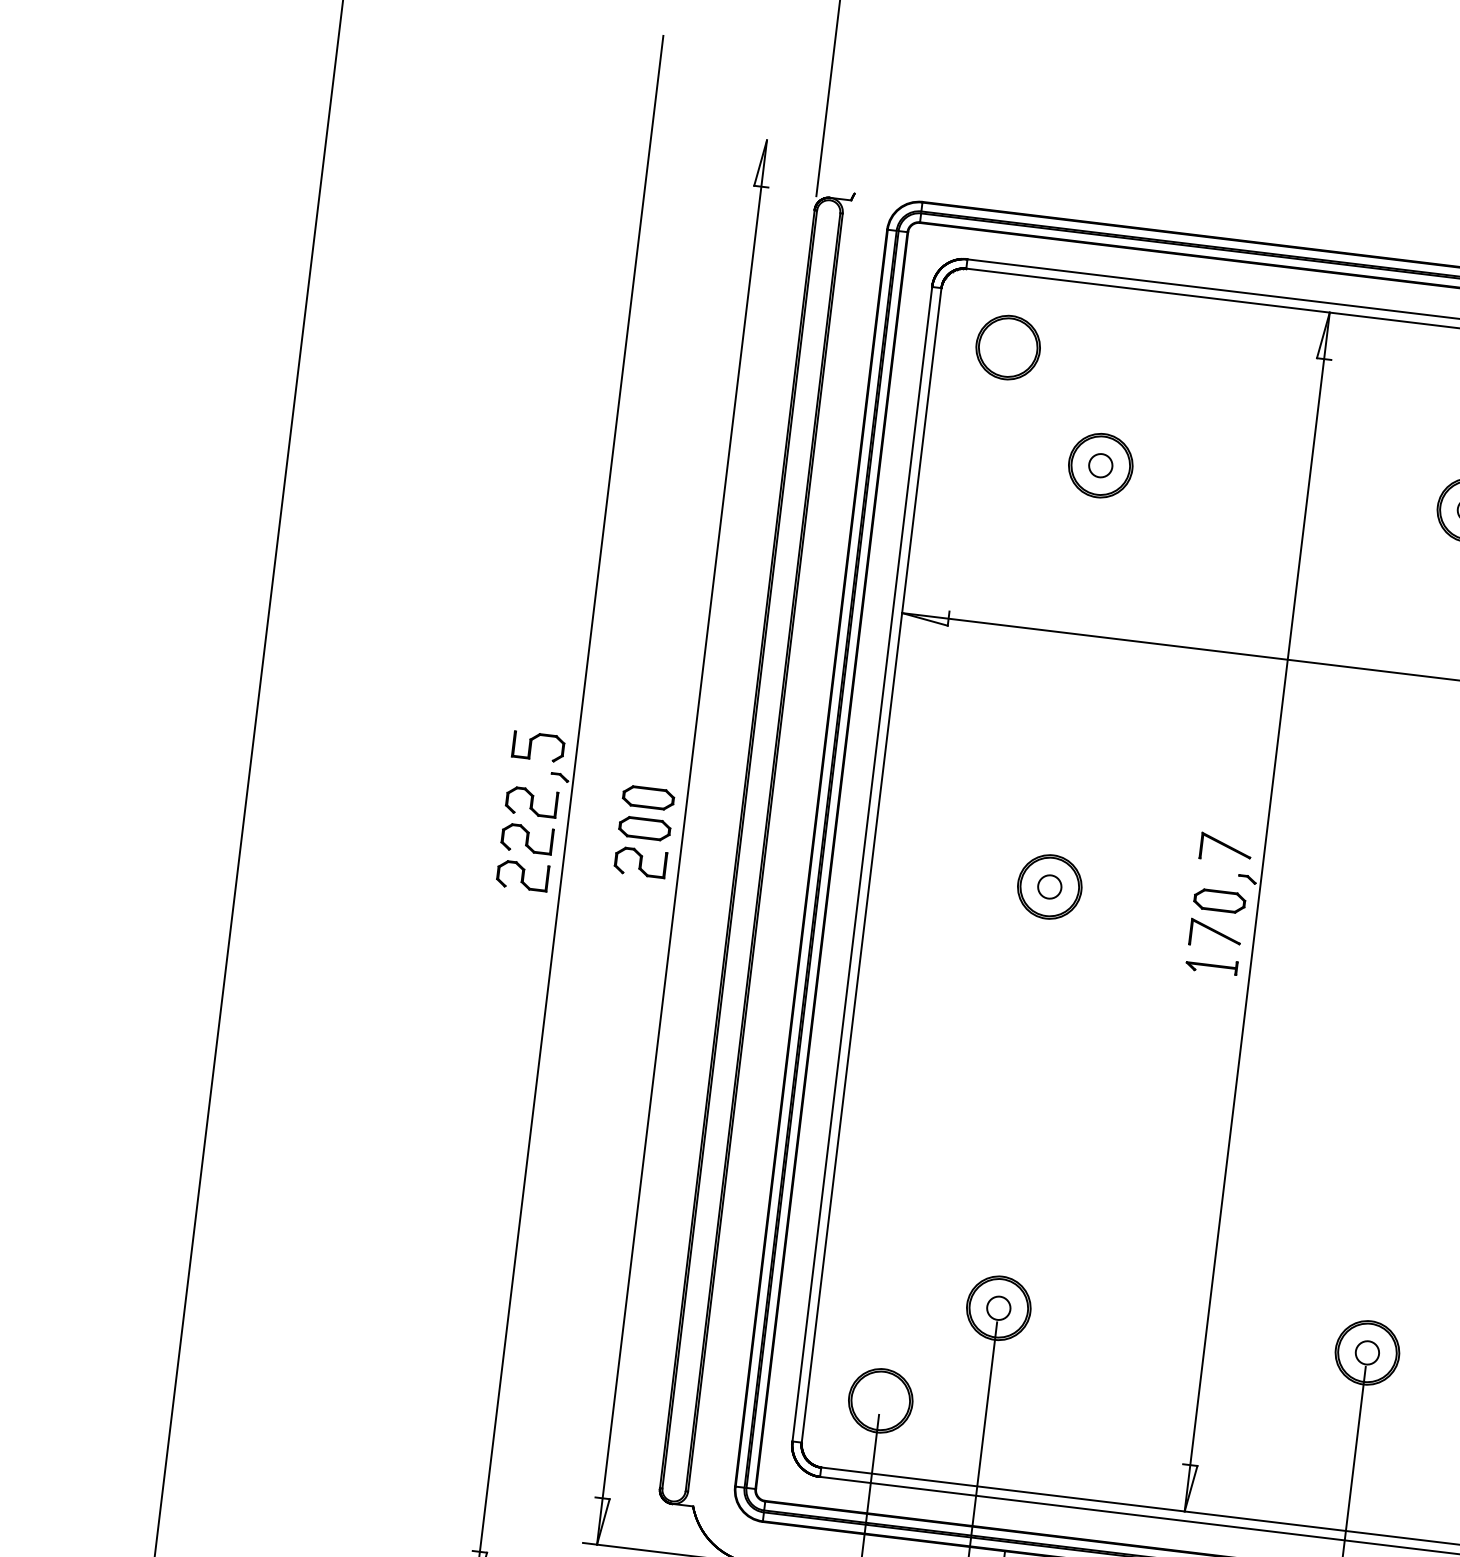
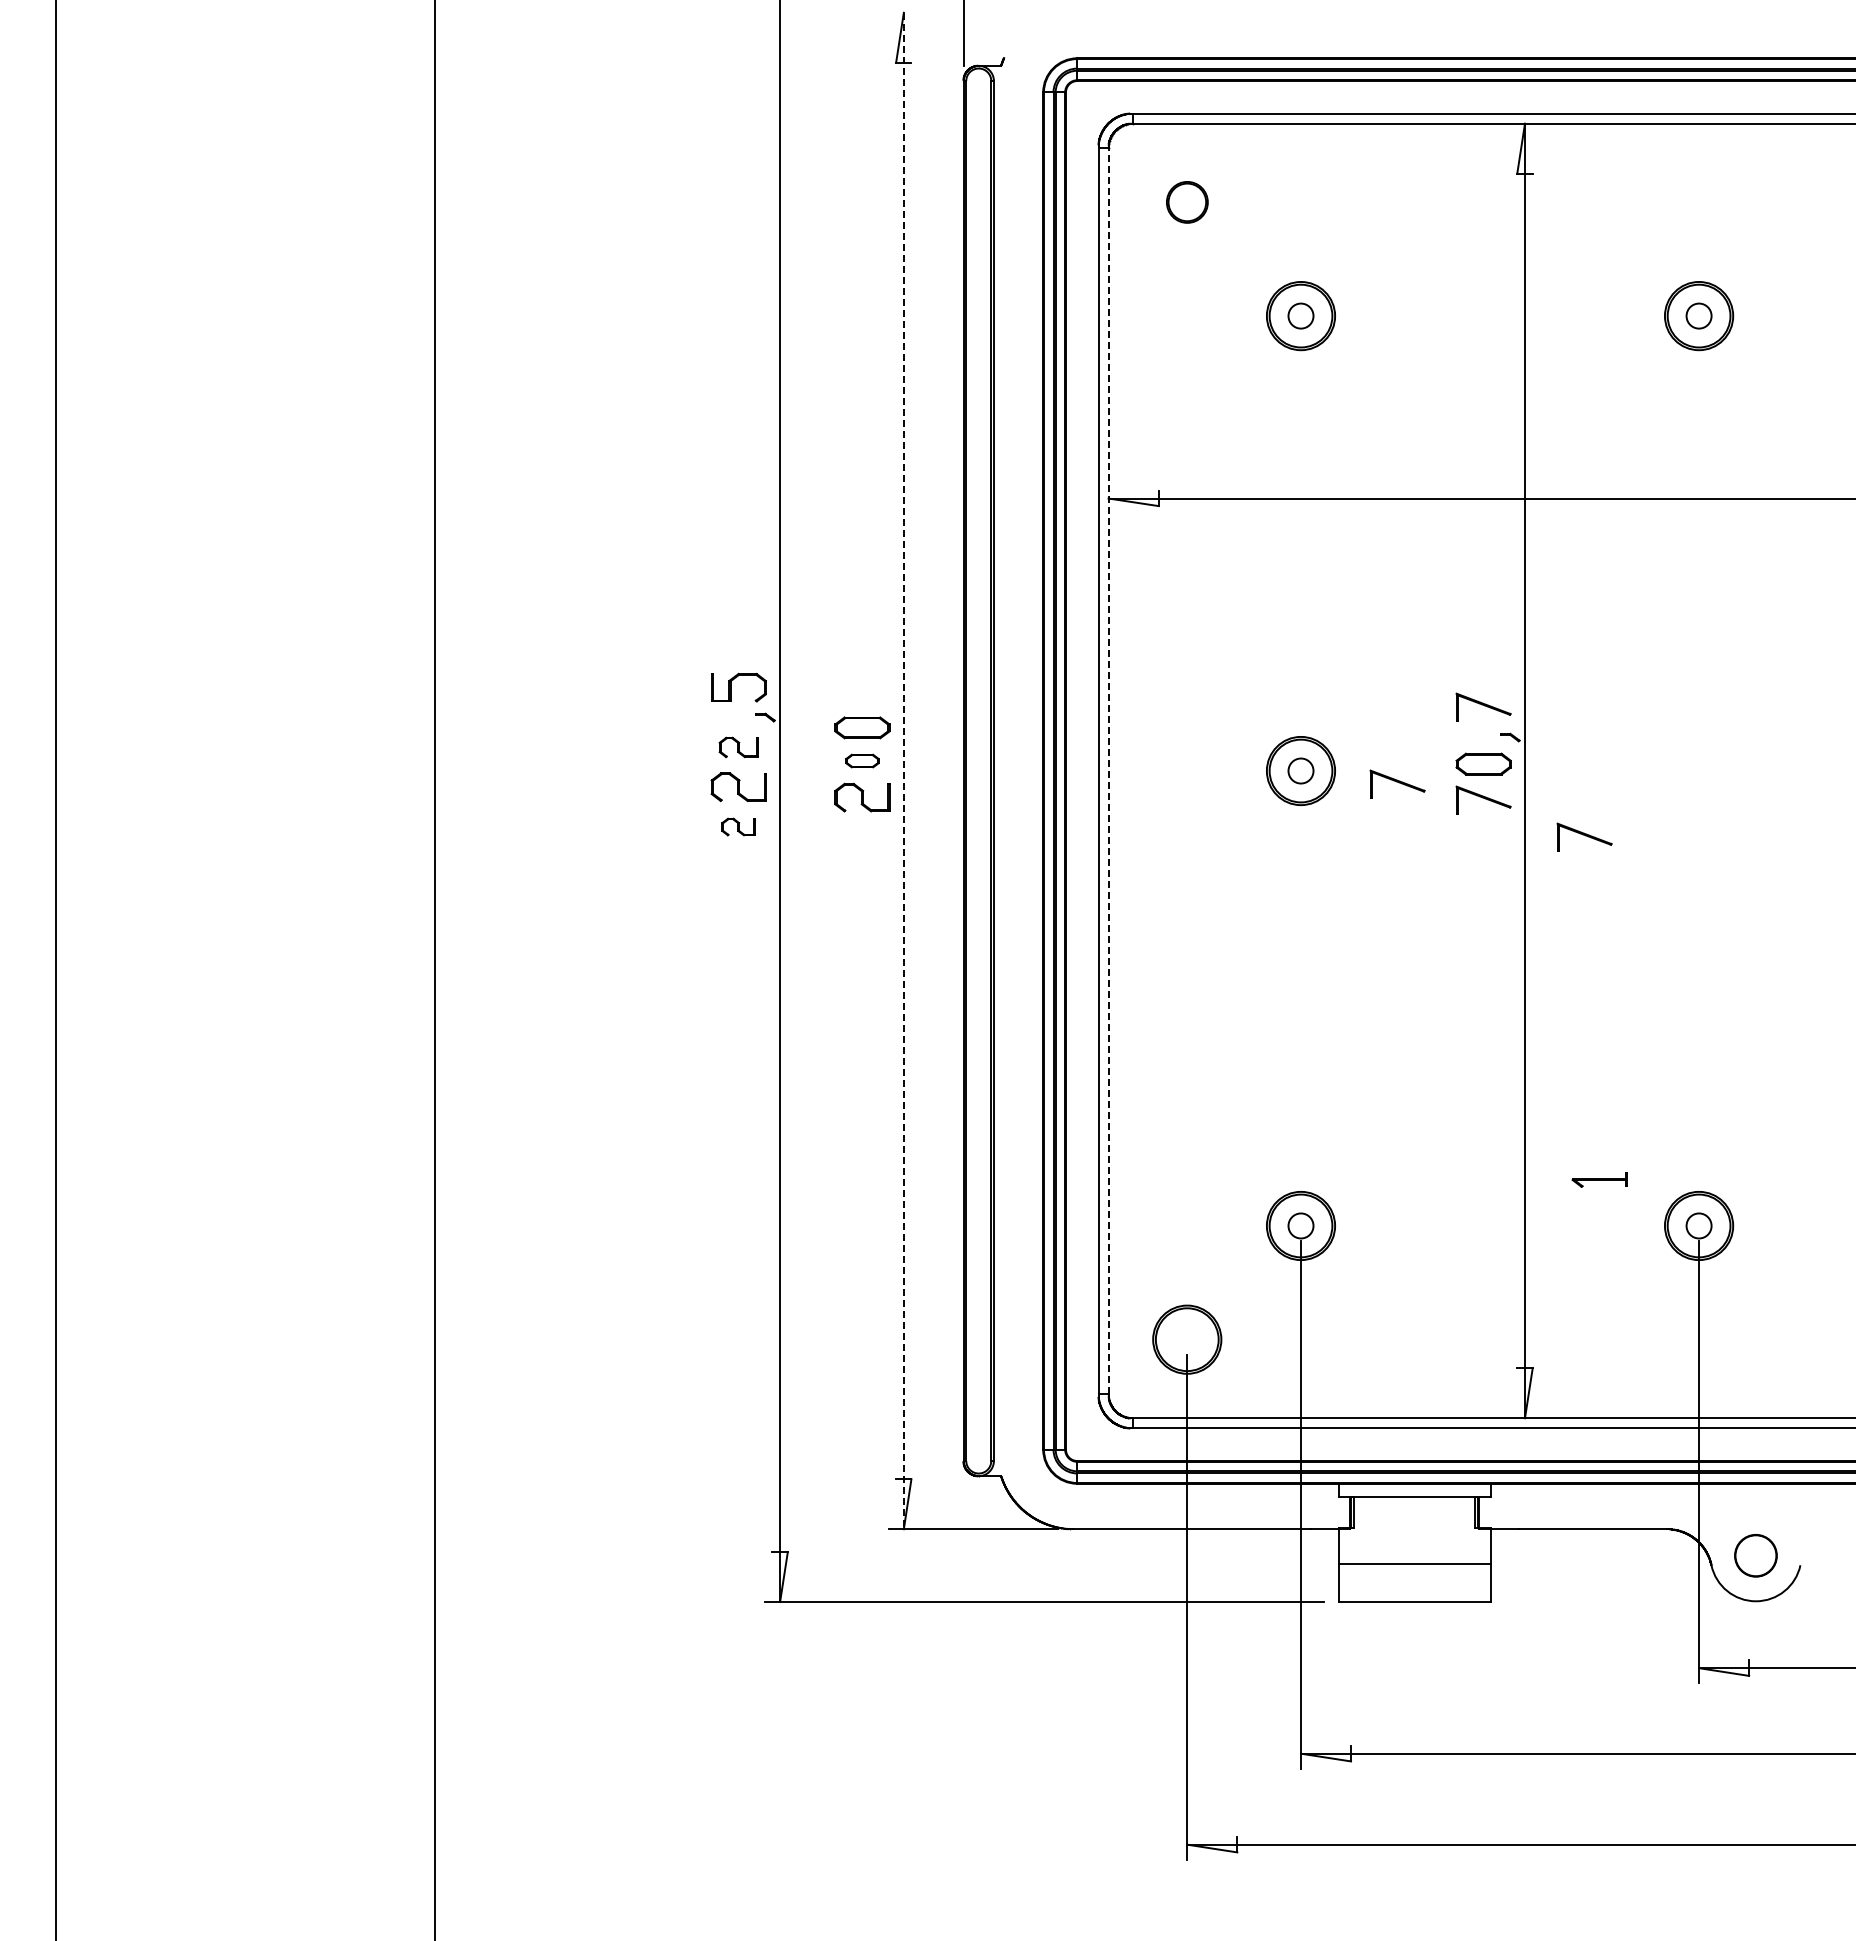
part: (1008, 347) -> (1187, 202), size x0.6
part: (531, 802) -> (738, 747), size x0.7
part: (644, 828) -> (862, 760), size x0.6
line: (681, 842) -> (903, 771), solid -> dashed
line: (871, 864) -> (1108, 770), solid -> dashed
part: (522, 875) -> (738, 826), size x0.6
part: (1137, 909) -> (1397, 783), added
part: (1211, 965) -> (1599, 1179), moved
part: (1304, 979) -> (1584, 836), added

